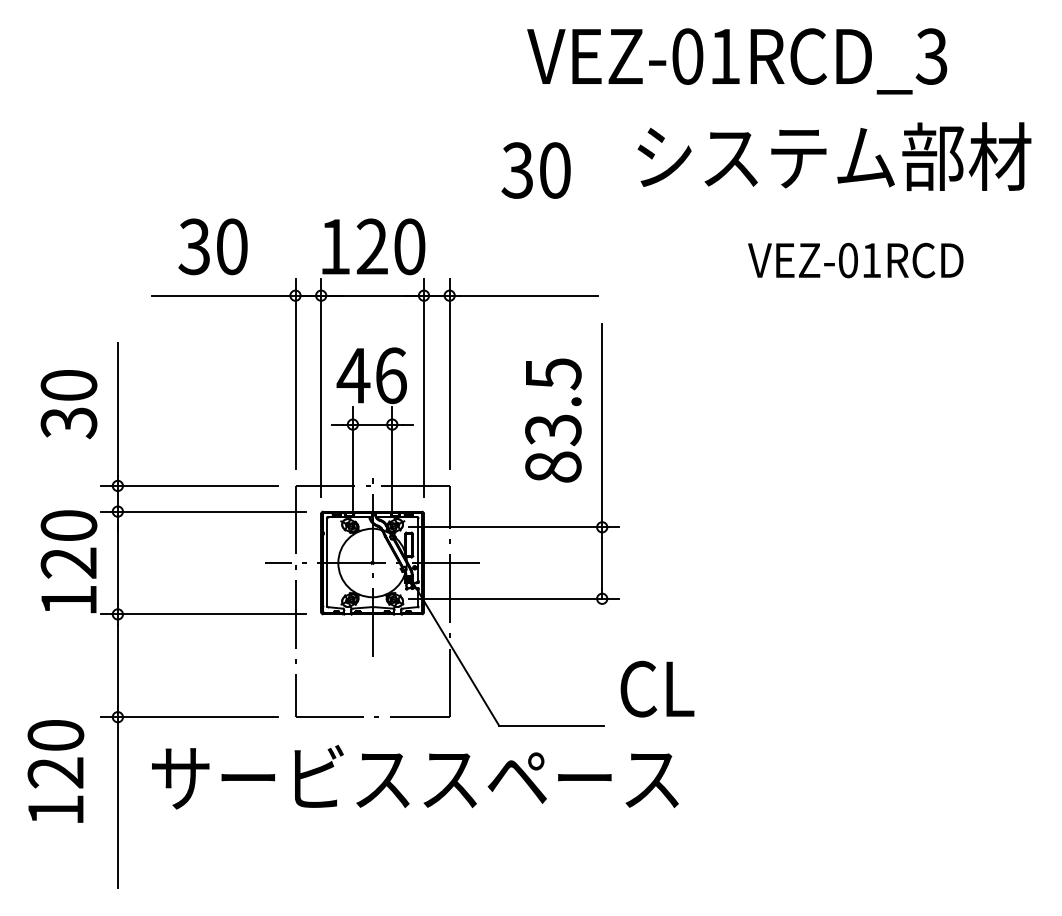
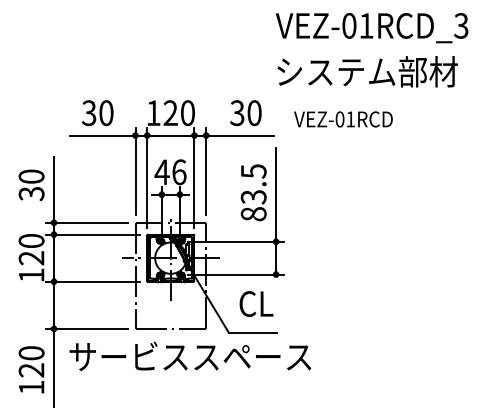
text: (735, 62) -> (371, 28), moved
text: (834, 156) -> (367, 71), moved
text: (535, 171) -> (245, 113), moved
text: (855, 260) -> (343, 119), moved
text: (657, 688) -> (256, 303), moved
text: (55, 770) -> (31, 369), moved

